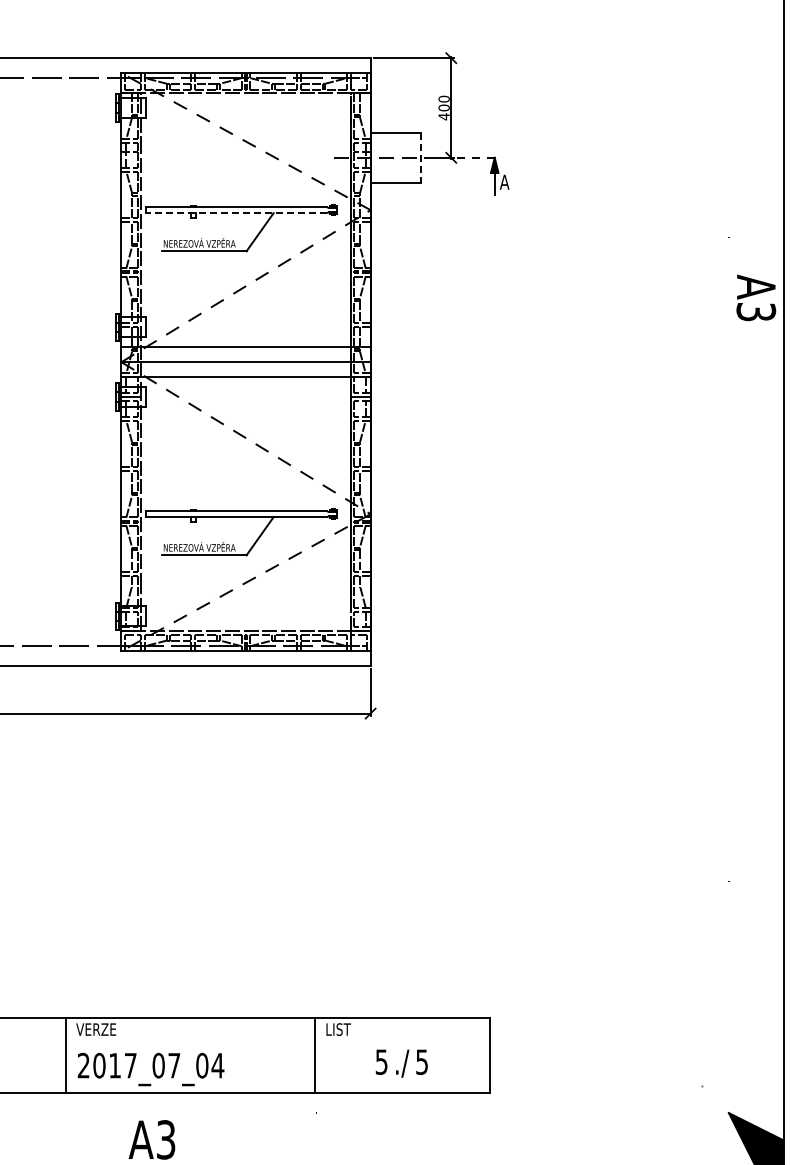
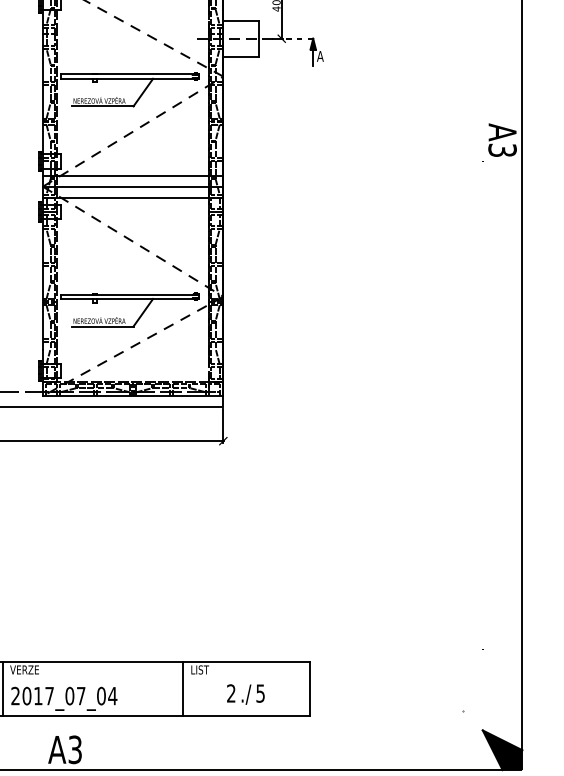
line: (420, 157) -> (259, 38), dashed -> solid
line: (236, 213) -> (126, 79), dashed -> solid
text: (381, 1061) -> (231, 693), 5 -> 2

